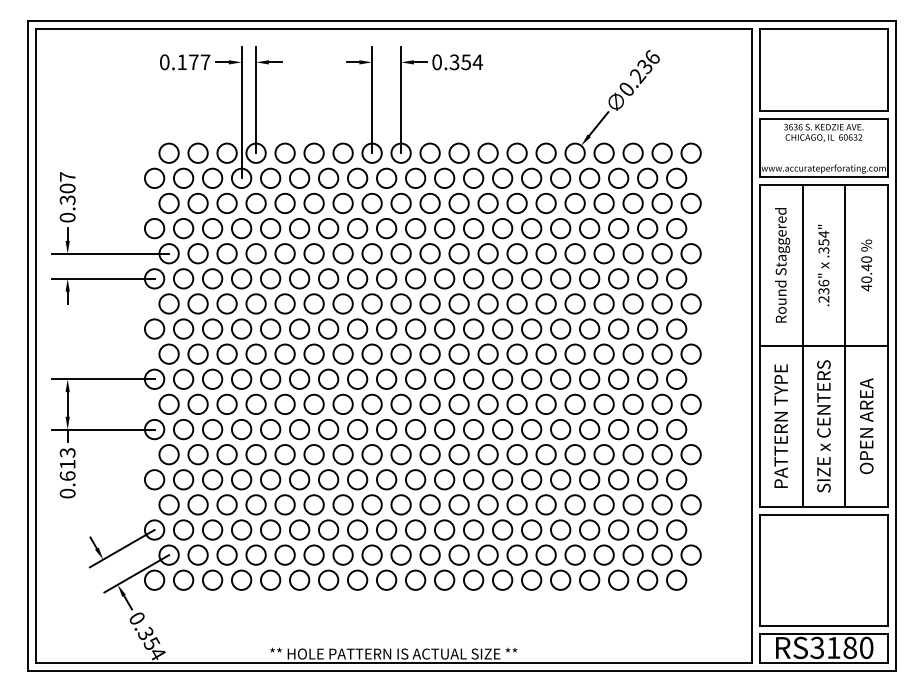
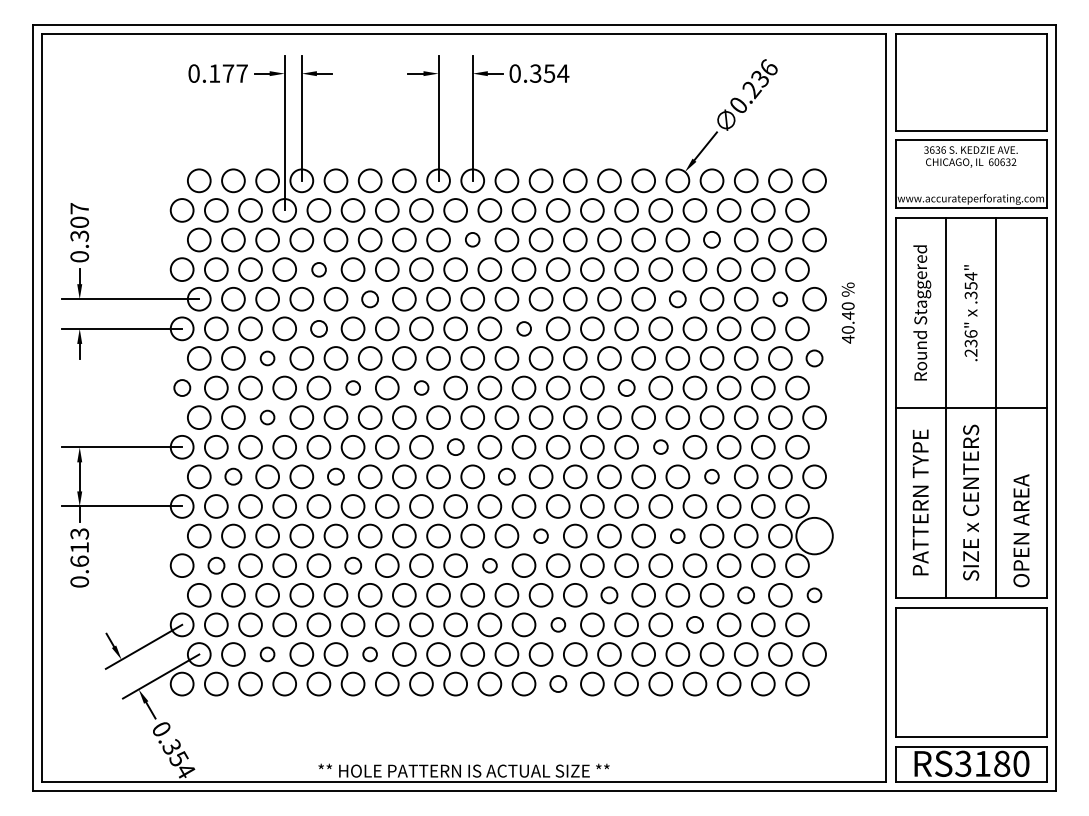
circle: (400, 202) -> (472, 238), size x0.6
circle: (603, 202) -> (711, 238), size x0.7
circle: (270, 228) -> (318, 269), size x0.6
circle: (313, 253) -> (369, 298), size x0.7
circle: (574, 253) -> (677, 298), size x0.7
circle: (661, 253) -> (779, 298), size x0.6
text: (866, 265) -> (848, 313), moved
circle: (270, 278) -> (318, 328), size x0.7
circle: (444, 278) -> (523, 328), size x0.6
circle: (226, 303) -> (266, 357), size x0.6
circle: (690, 303) -> (813, 357), size x0.7
circle: (154, 328) -> (182, 387), size x0.7
circle: (299, 328) -> (352, 387), size x0.6
circle: (357, 328) -> (421, 387), size x0.6
circle: (531, 328) -> (626, 387), size x0.7
circle: (226, 353) -> (266, 416), size x0.6
circle: (386, 378) -> (455, 446), size x0.7
circle: (560, 378) -> (660, 446), size x0.6
circle: (197, 403) -> (232, 475), size x0.7
circle: (284, 403) -> (335, 475), size x0.7
circle: (429, 403) -> (506, 475), size x0.7
circle: (603, 403) -> (711, 475), size x0.6
text: (866, 425) -> (1021, 529), moved
circle: (458, 454) -> (540, 535), size x0.6
circle: (574, 454) -> (677, 535), size x0.6
circle: (690, 454) -> (813, 535), size x1.6
circle: (183, 479) -> (216, 565), size x0.7
circle: (299, 479) -> (352, 565), size x0.7
circle: (415, 479) -> (489, 565), size x0.6
circle: (516, 504) -> (608, 594), size x0.7
circle: (632, 504) -> (745, 594), size x0.7
circle: (690, 504) -> (813, 594), size x0.6
circle: (473, 529) -> (558, 624), size x0.6
circle: (589, 529) -> (694, 624), size x0.7
circle: (226, 554) -> (266, 653), size x0.6
circle: (313, 554) -> (369, 653), size x0.6
circle: (473, 579) -> (558, 683), size x0.7

